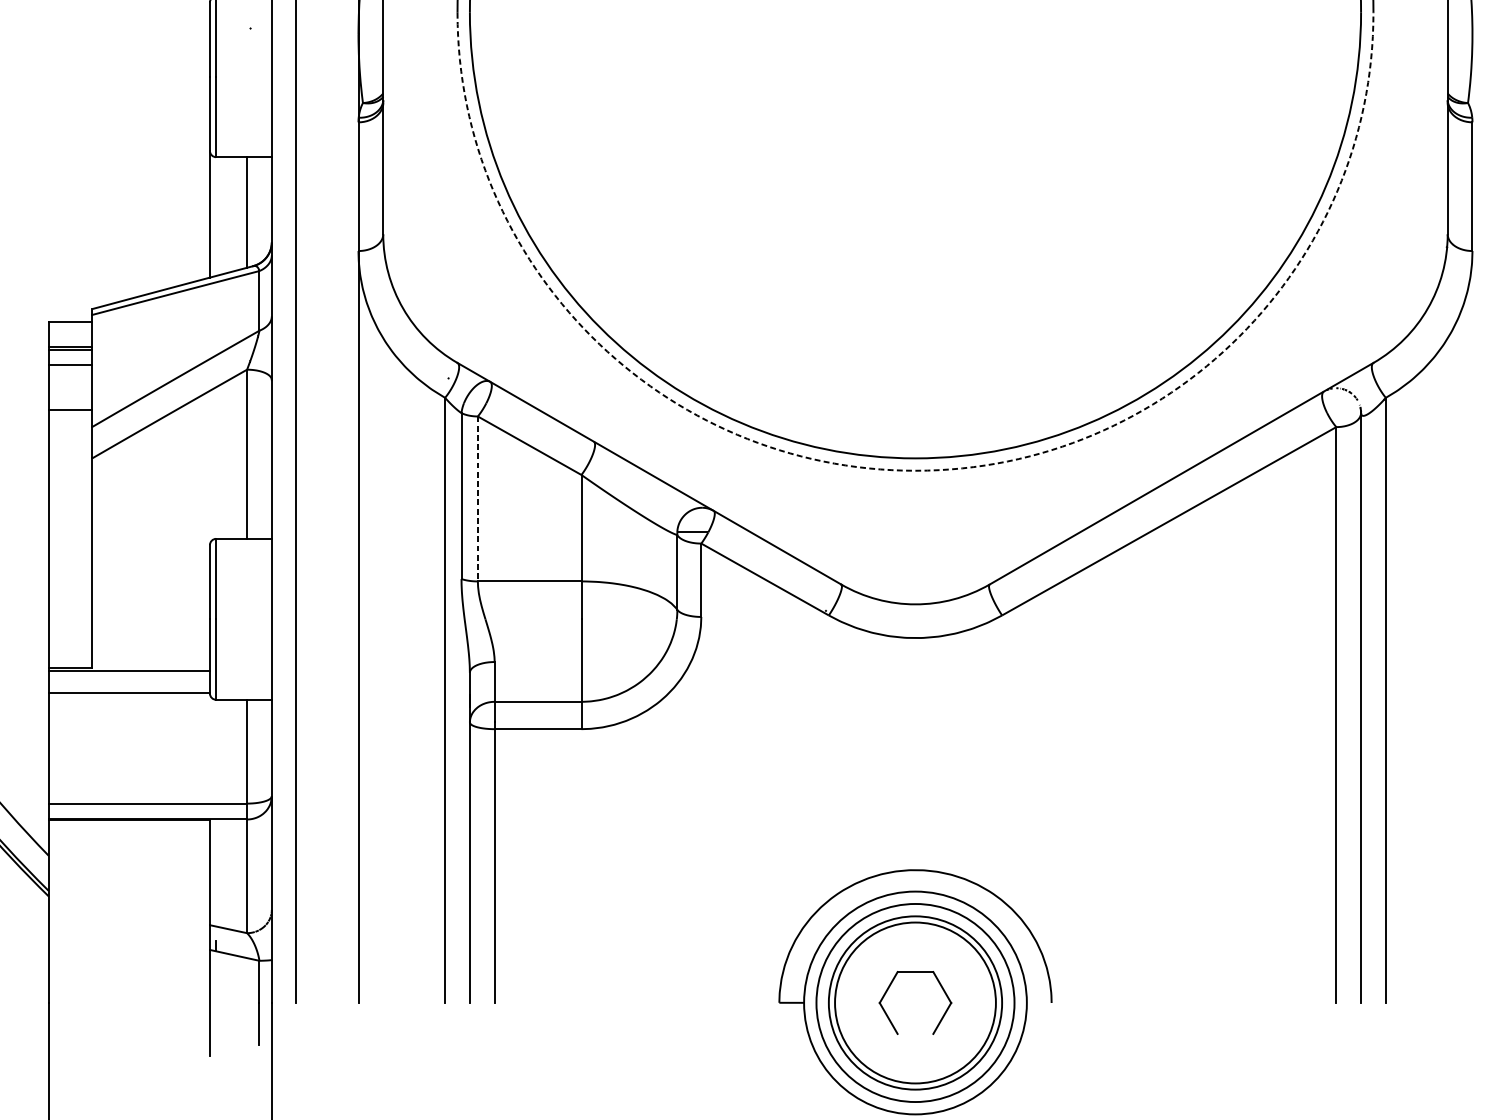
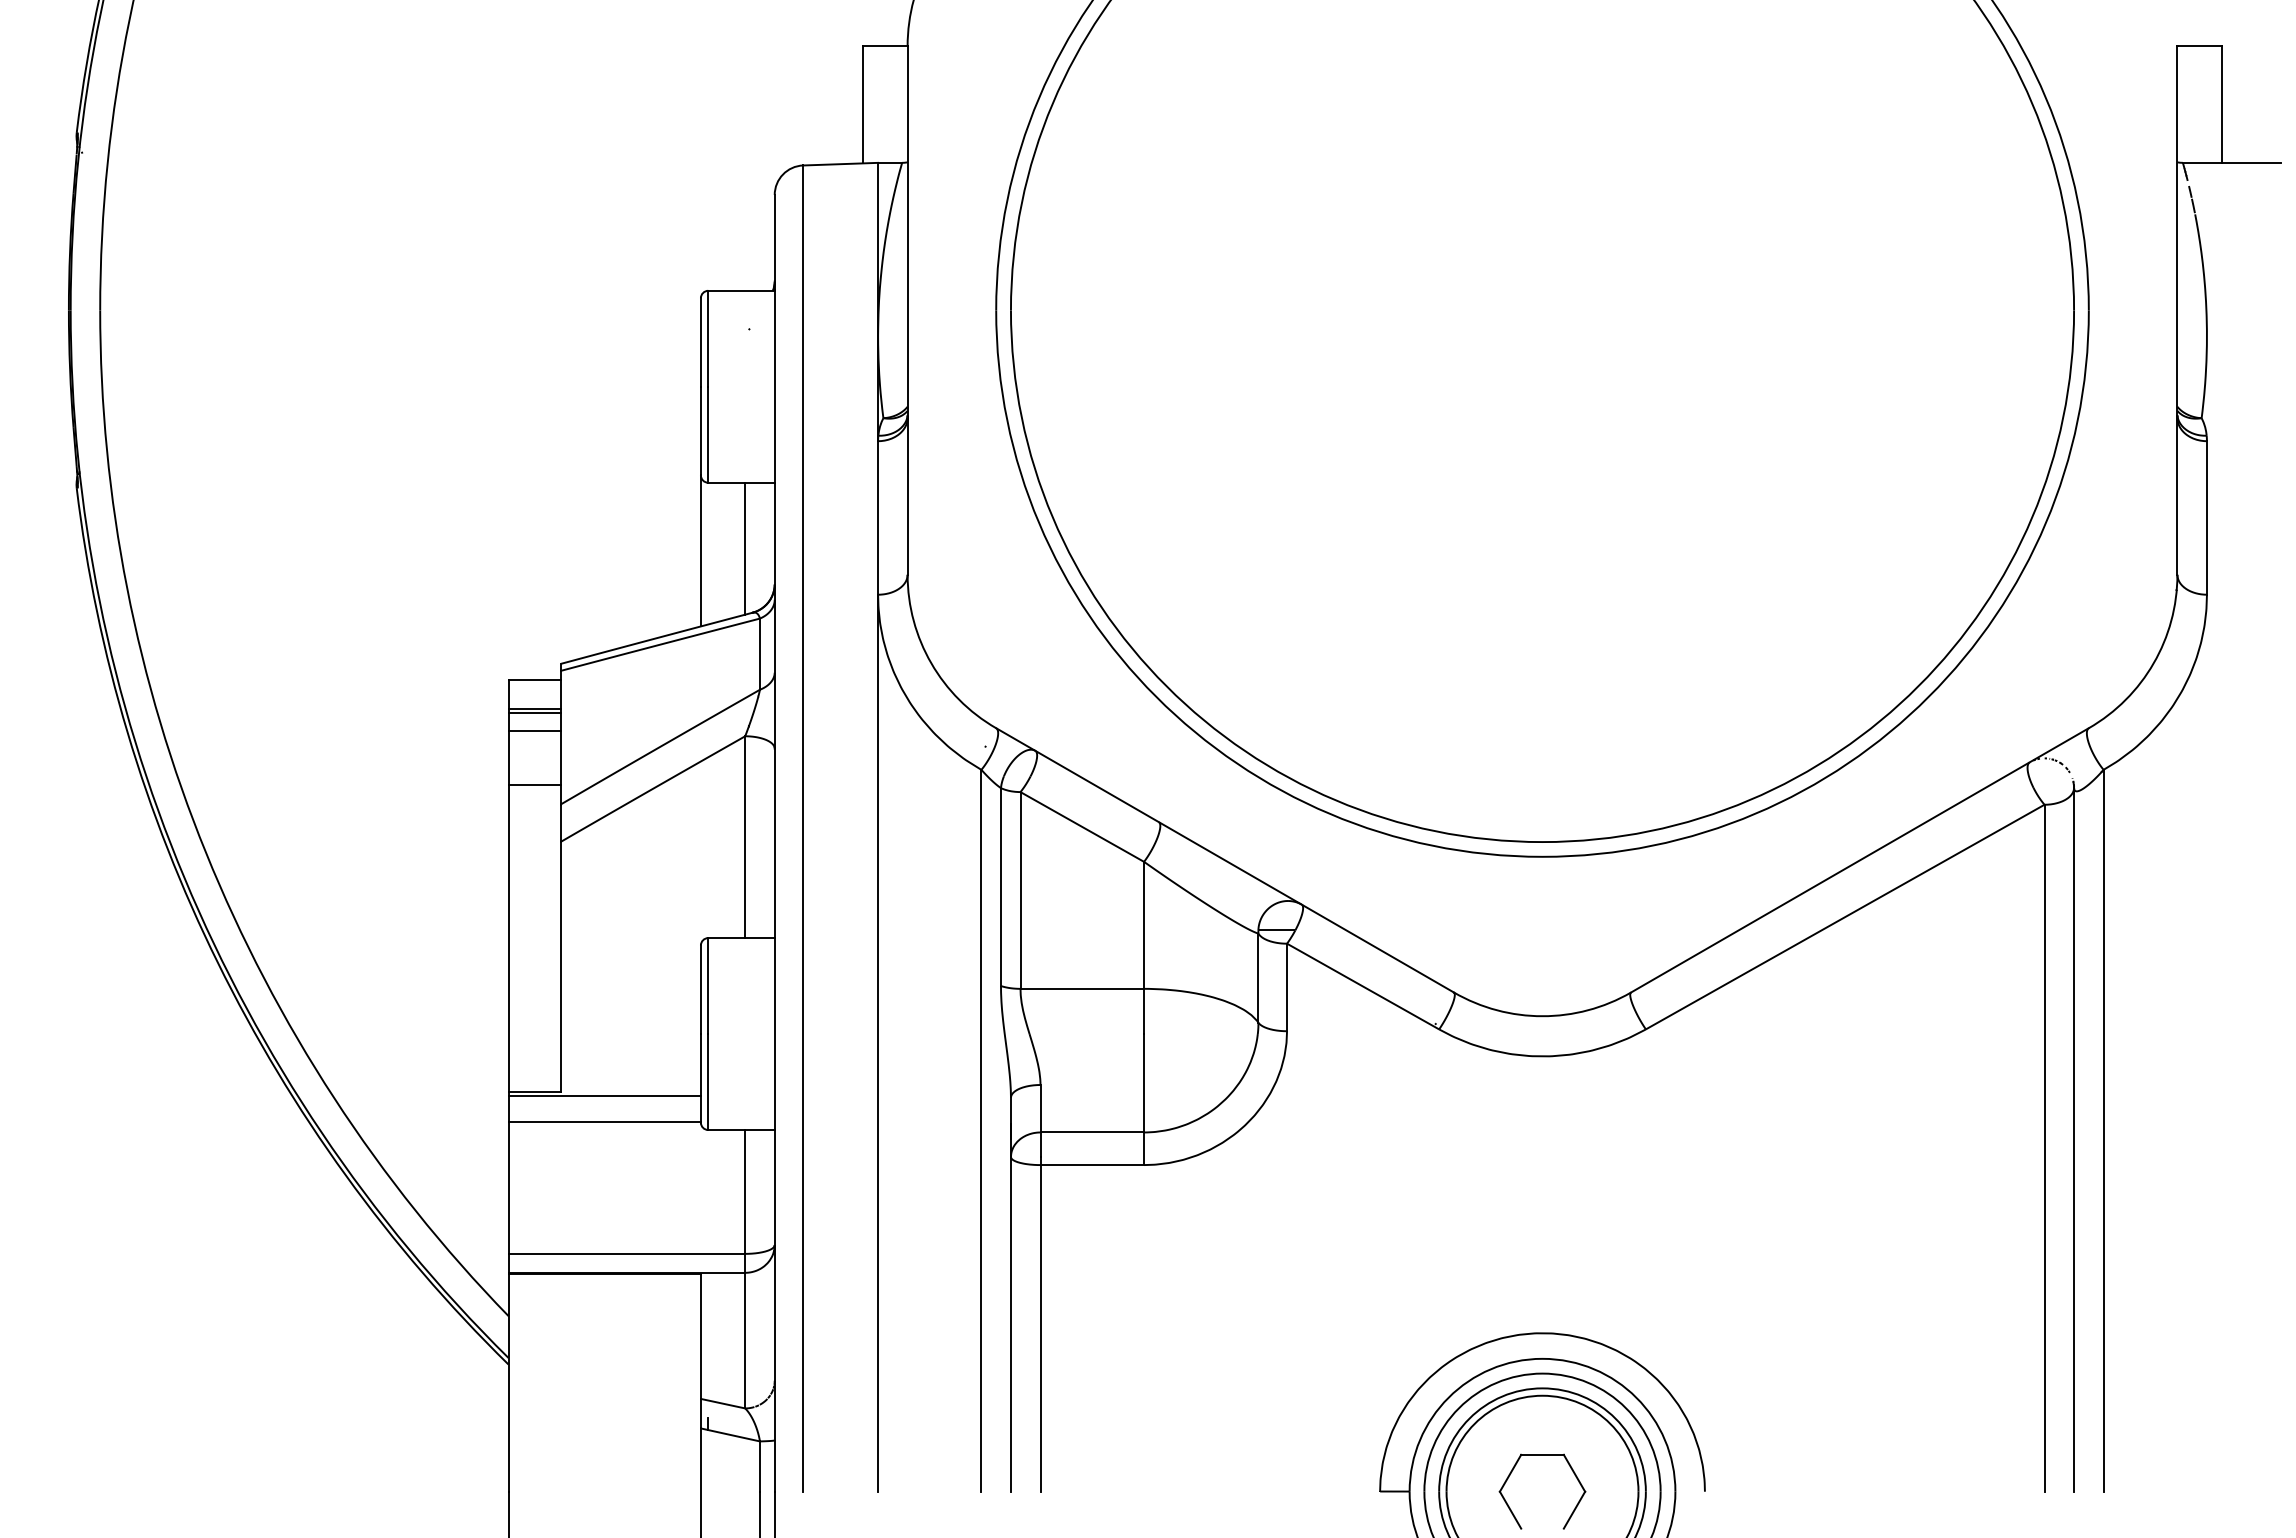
arc: (915, 470) -> (1542, 856), dashed -> solid
line: (477, 498) -> (1020, 890), dashed -> solid

